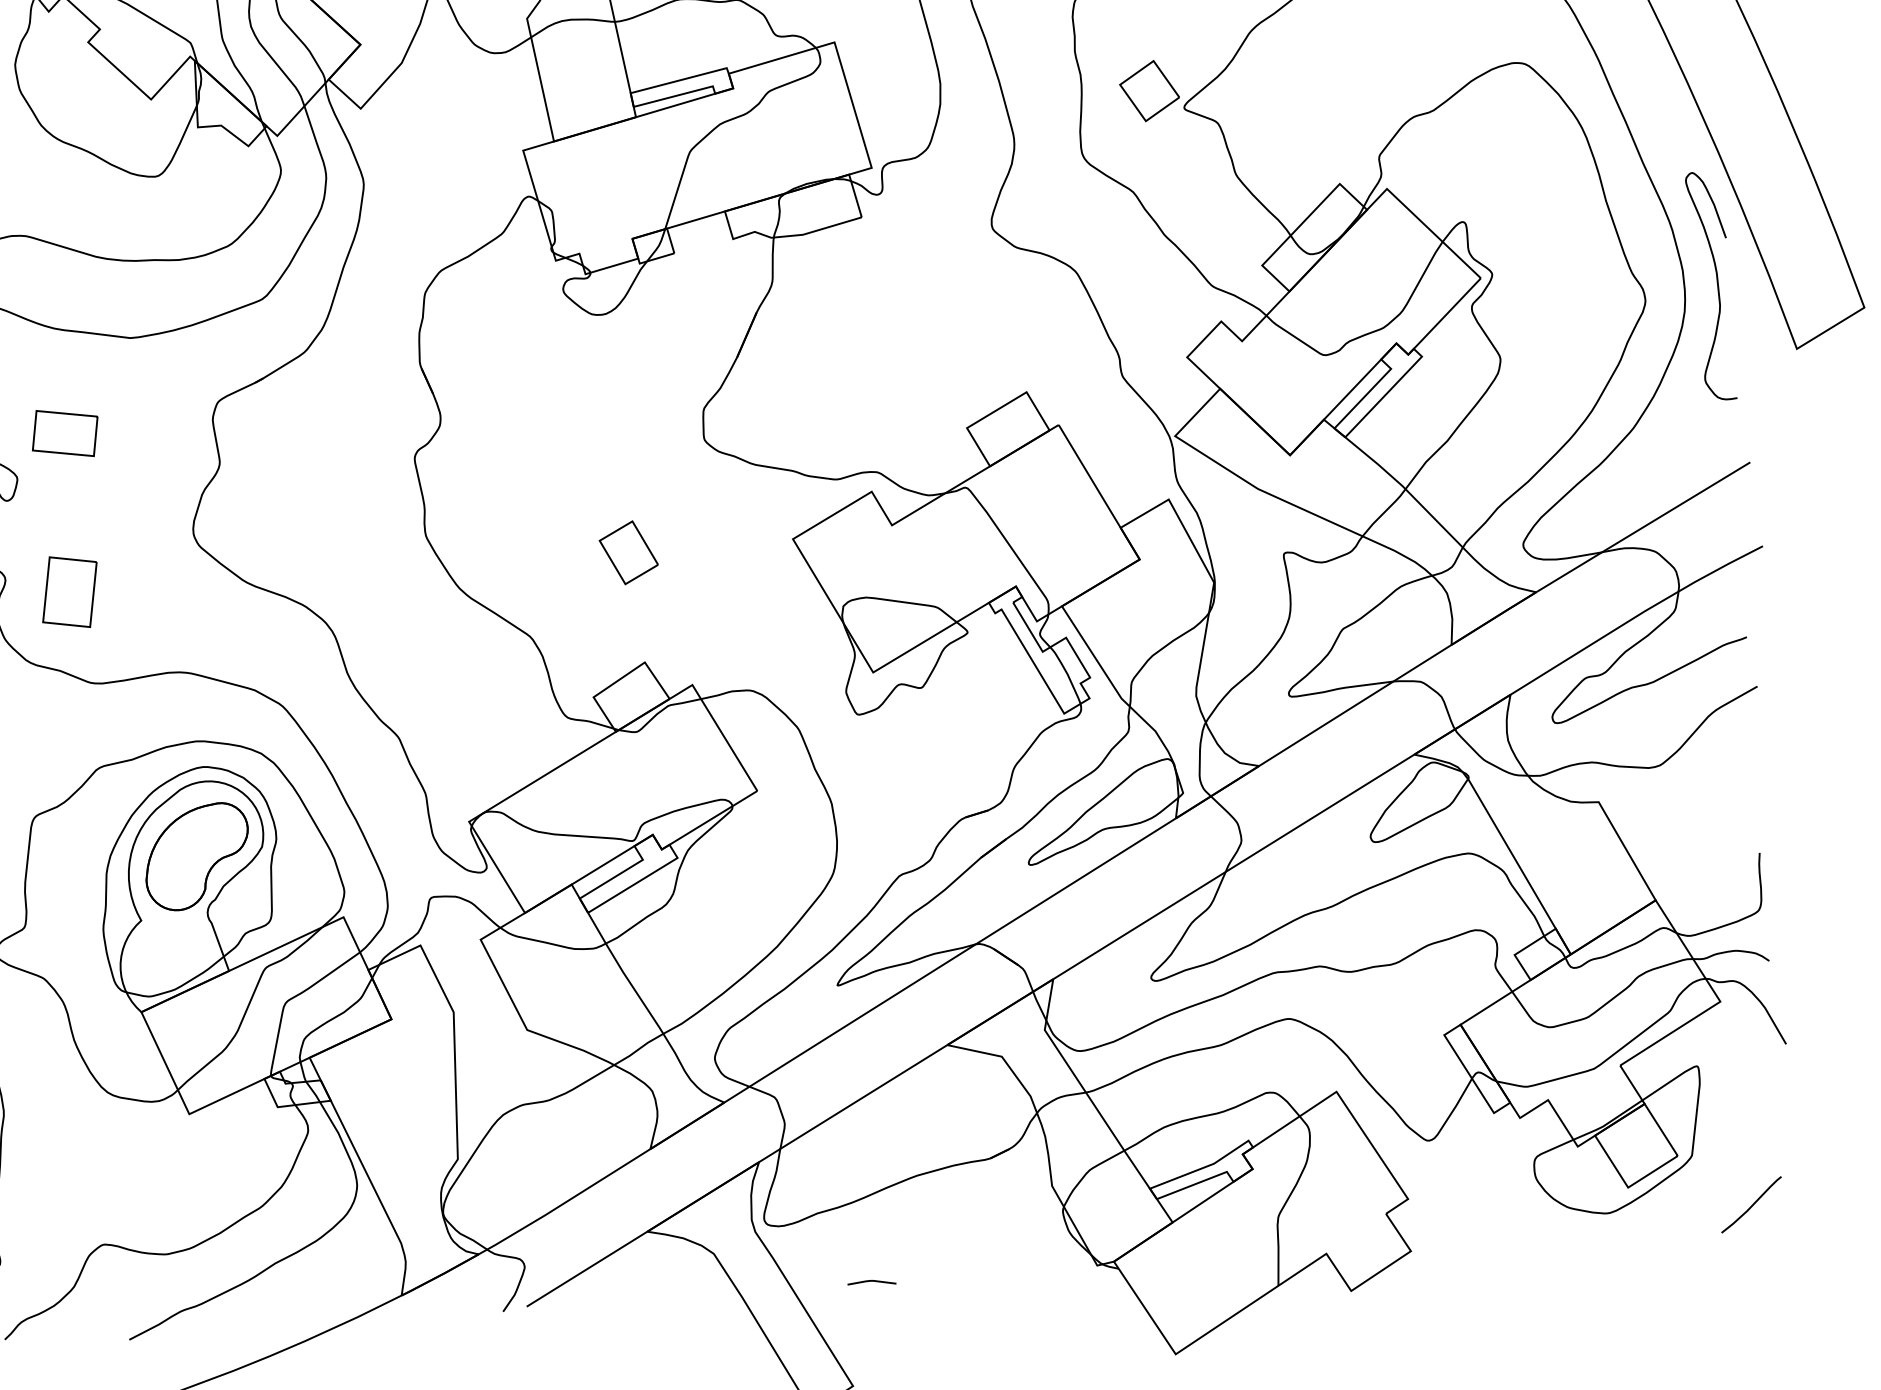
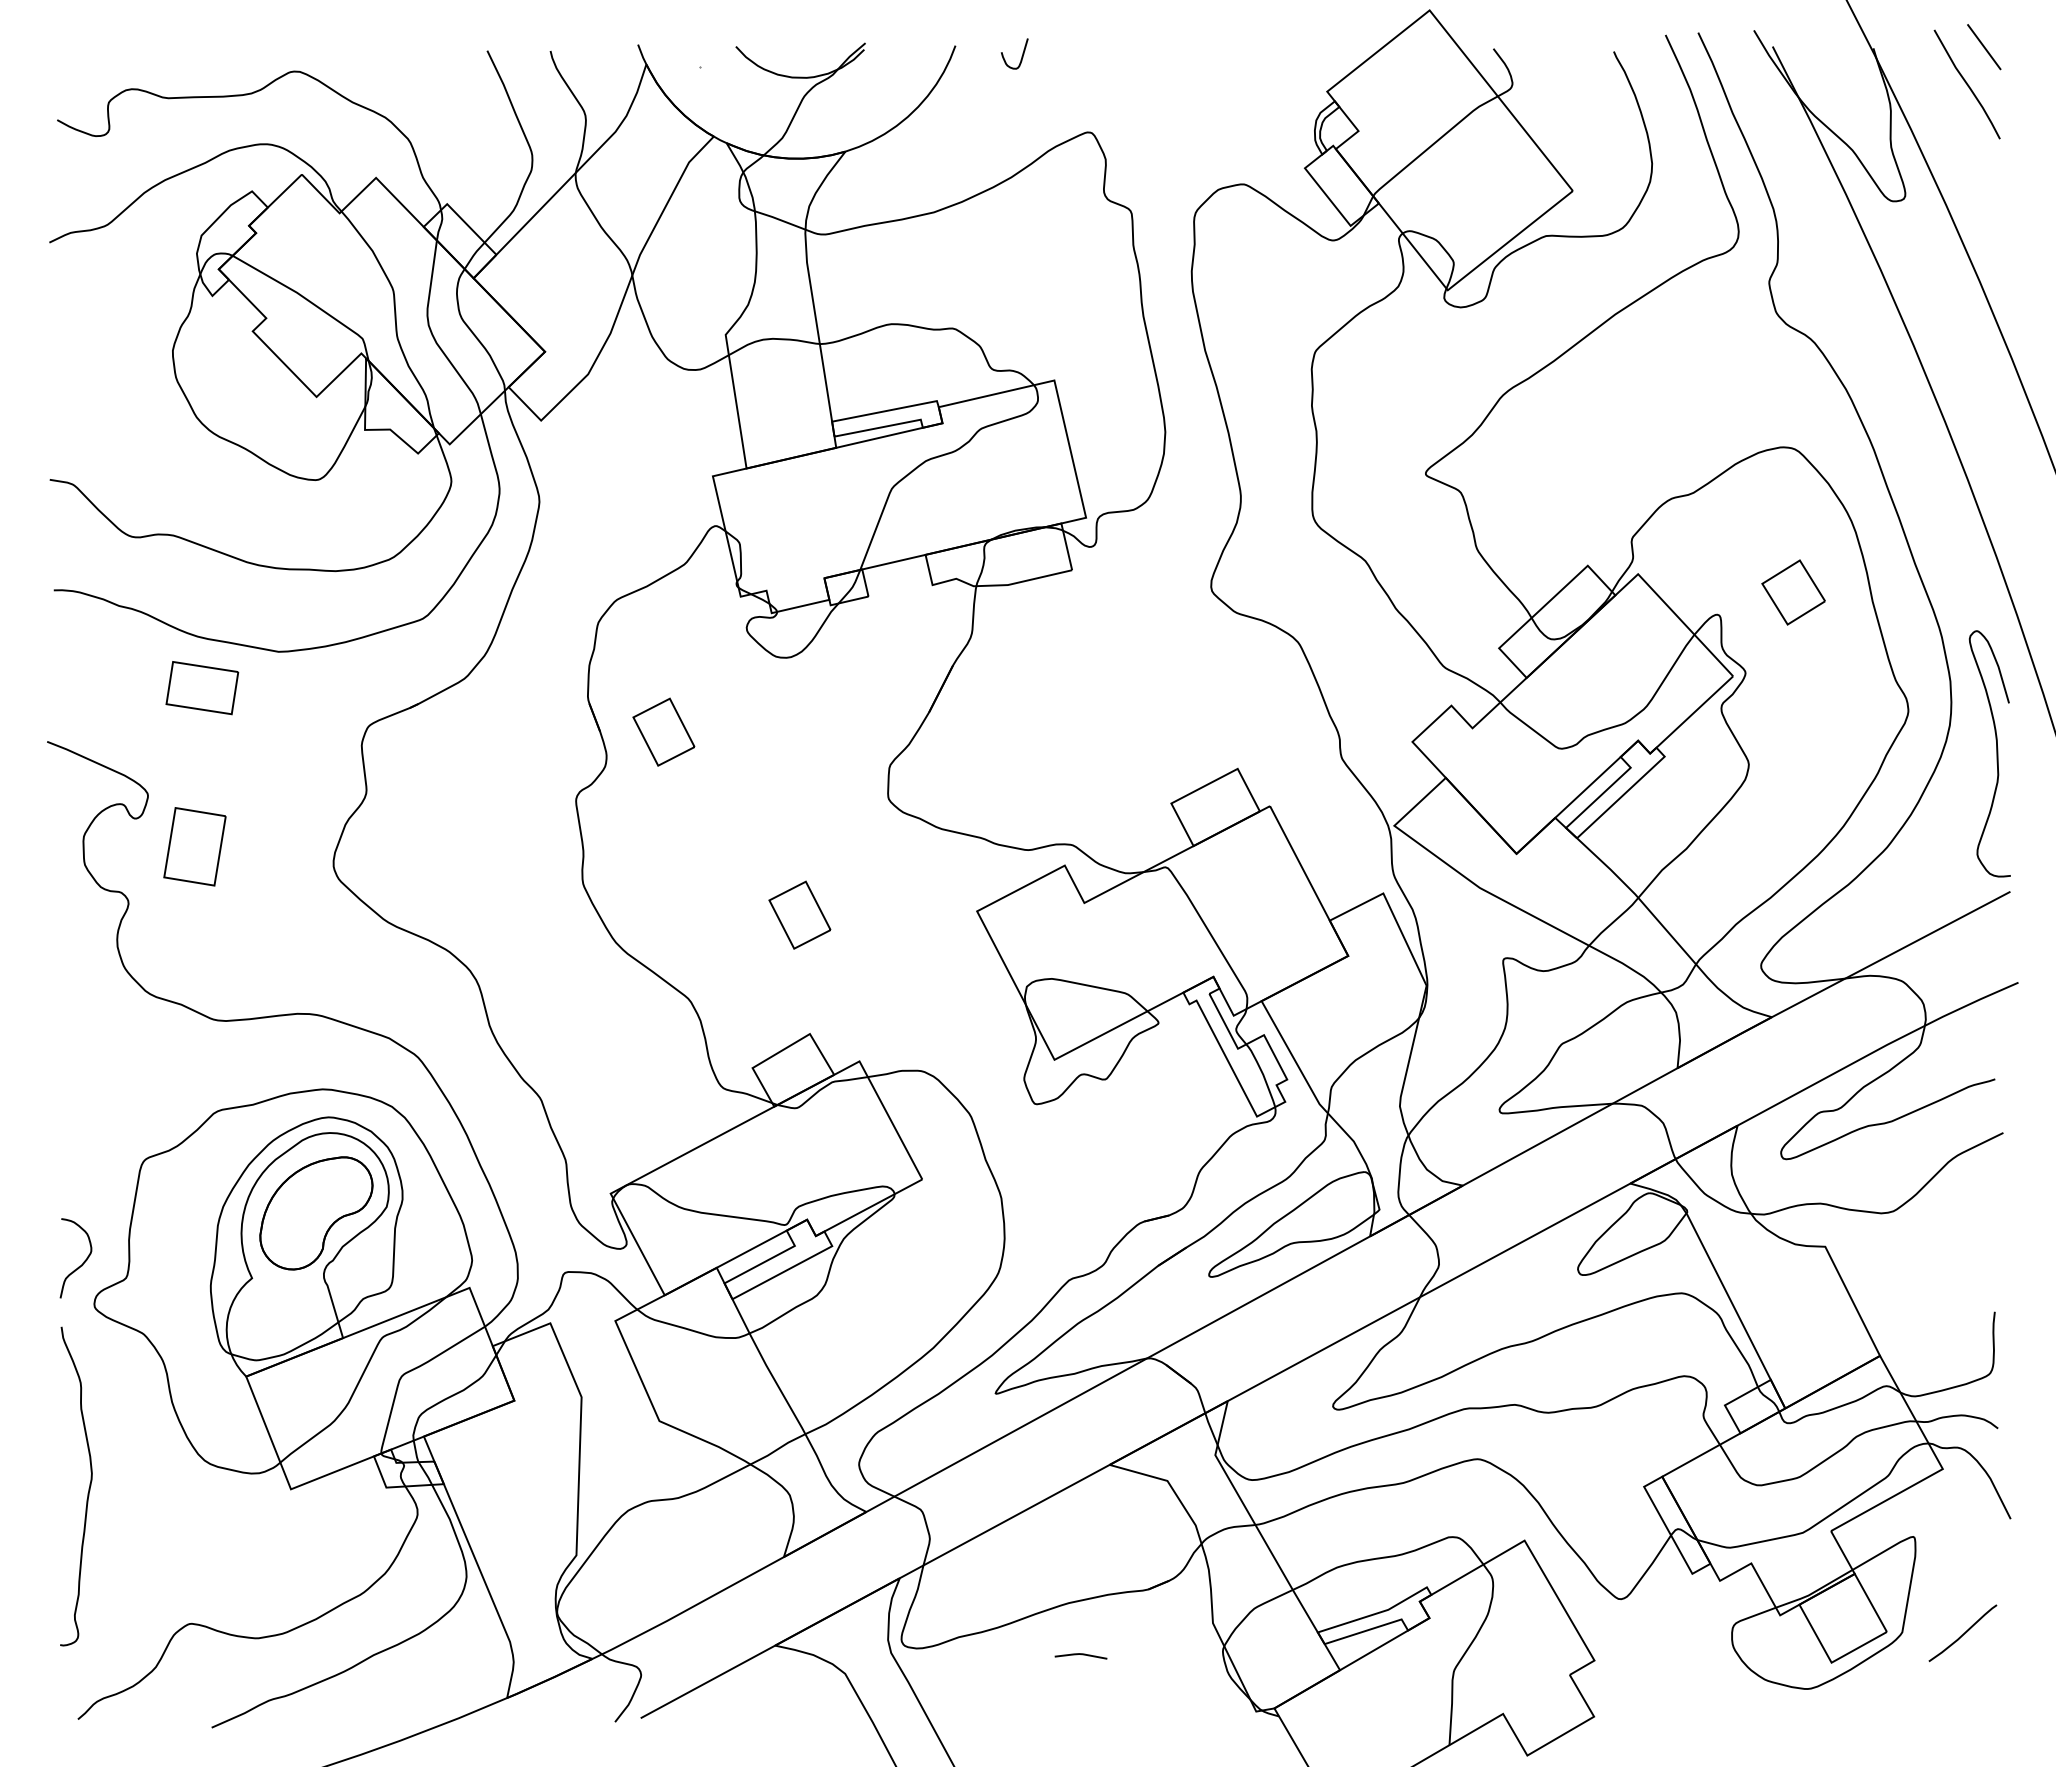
part: (1149, 91) -> (1793, 592), moved
curve: (1717, 285) -> (1996, 753), moved
part: (491, 390) -> (663, 731), added
part: (65, 433) -> (202, 688), moved
part: (69, 591) -> (194, 846), moved
curve: (1752, 1204) -> (1963, 1633), moved
line: (872, 1282) -> (1081, 1655), moved

